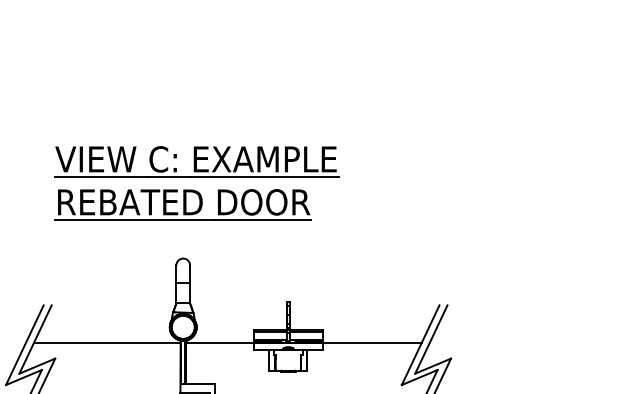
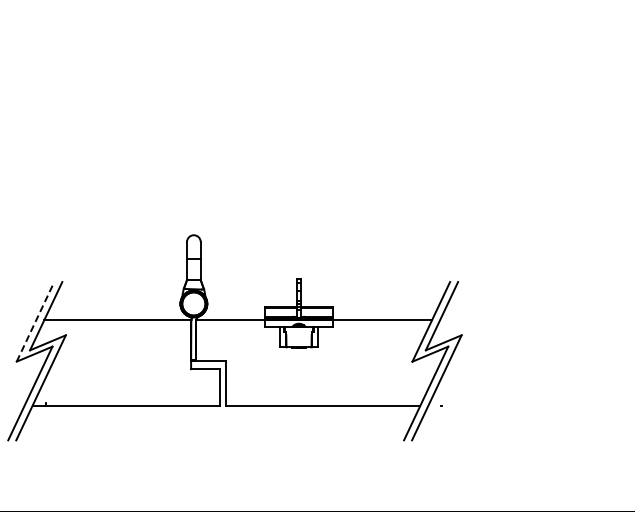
part: (196, 182) -> (207, 159), removed
line: (24, 344) -> (35, 321), solid -> dashed

